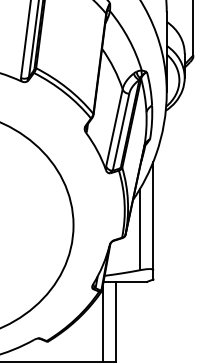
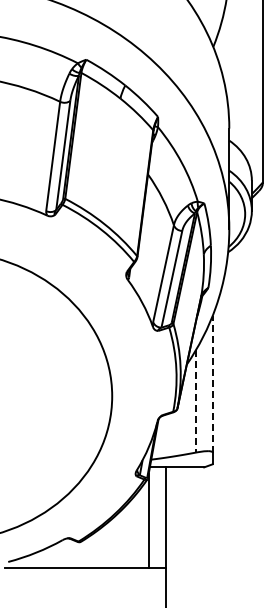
line: (153, 215) -> (212, 383), solid -> dashed
line: (139, 229) -> (195, 401), solid -> dashed

